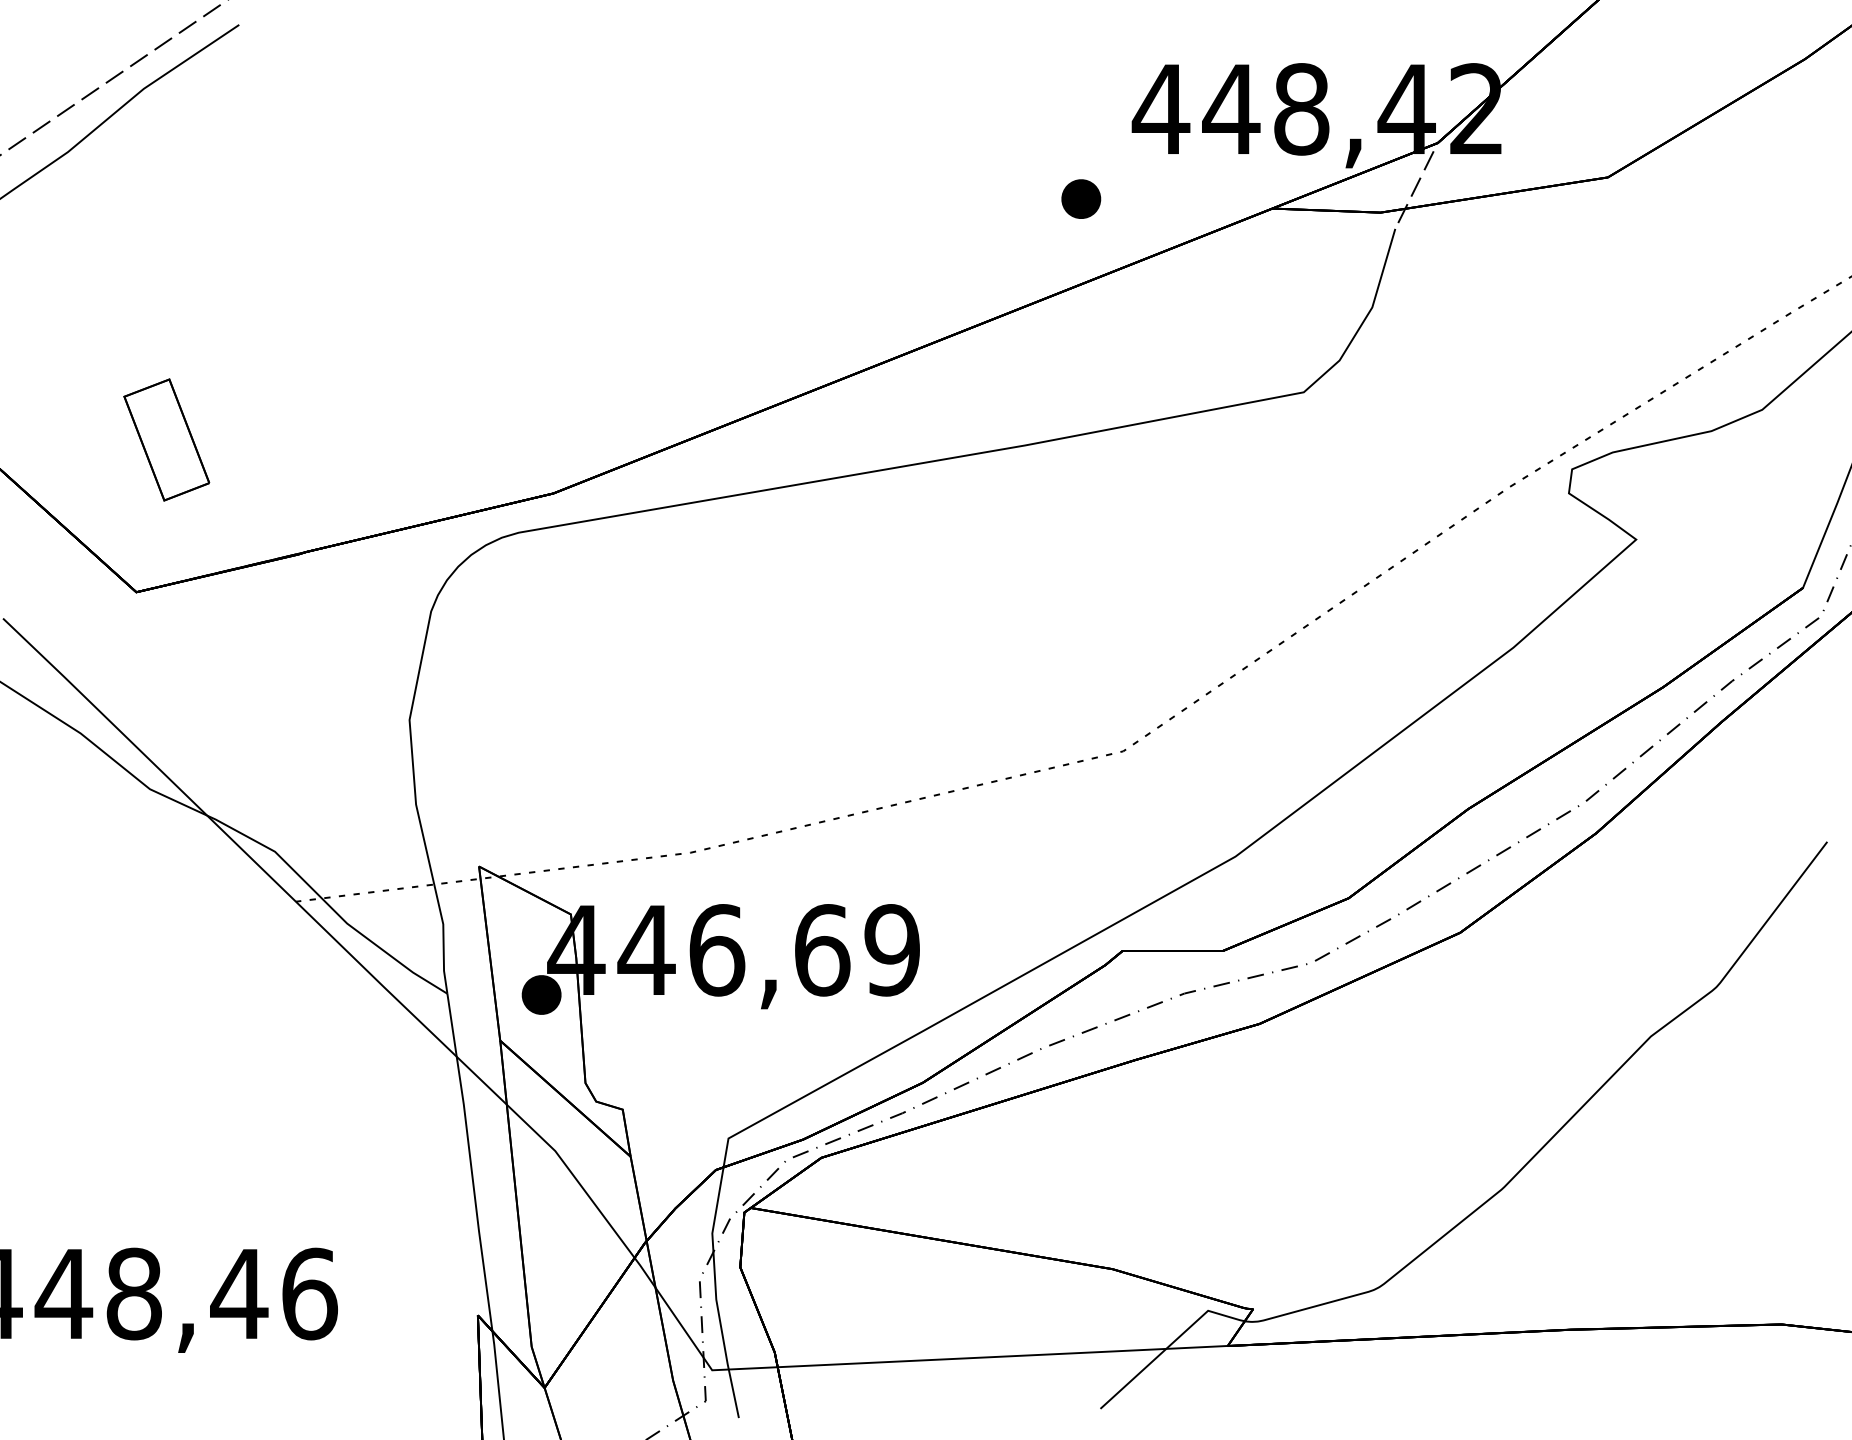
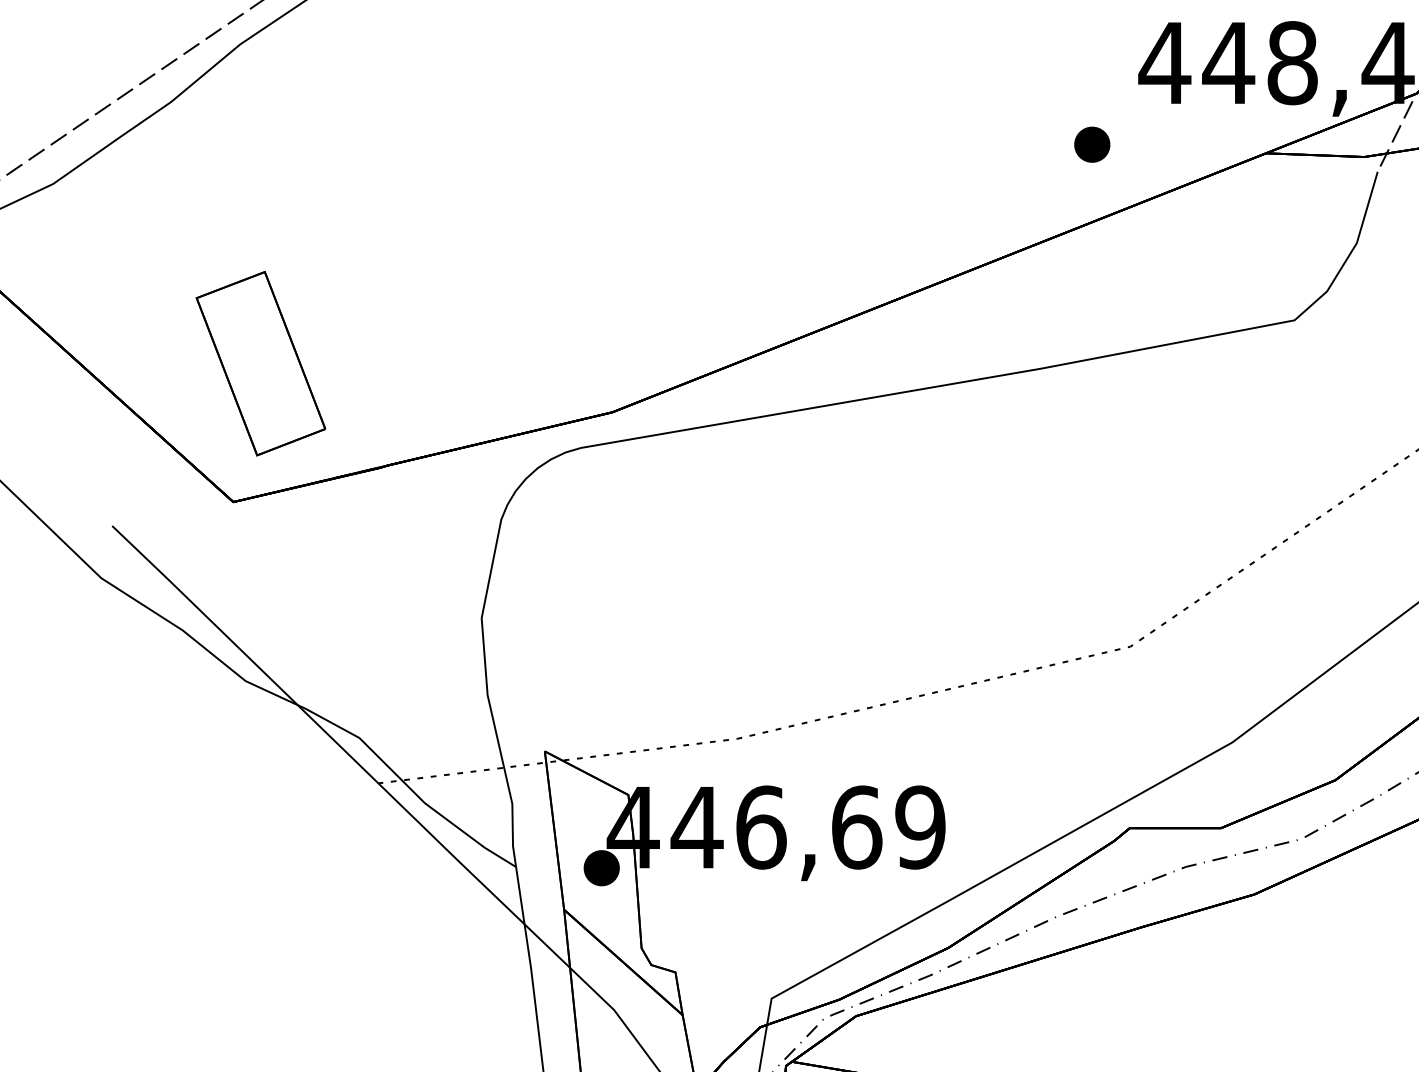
part: (166, 439) -> (260, 363), size x1.67

